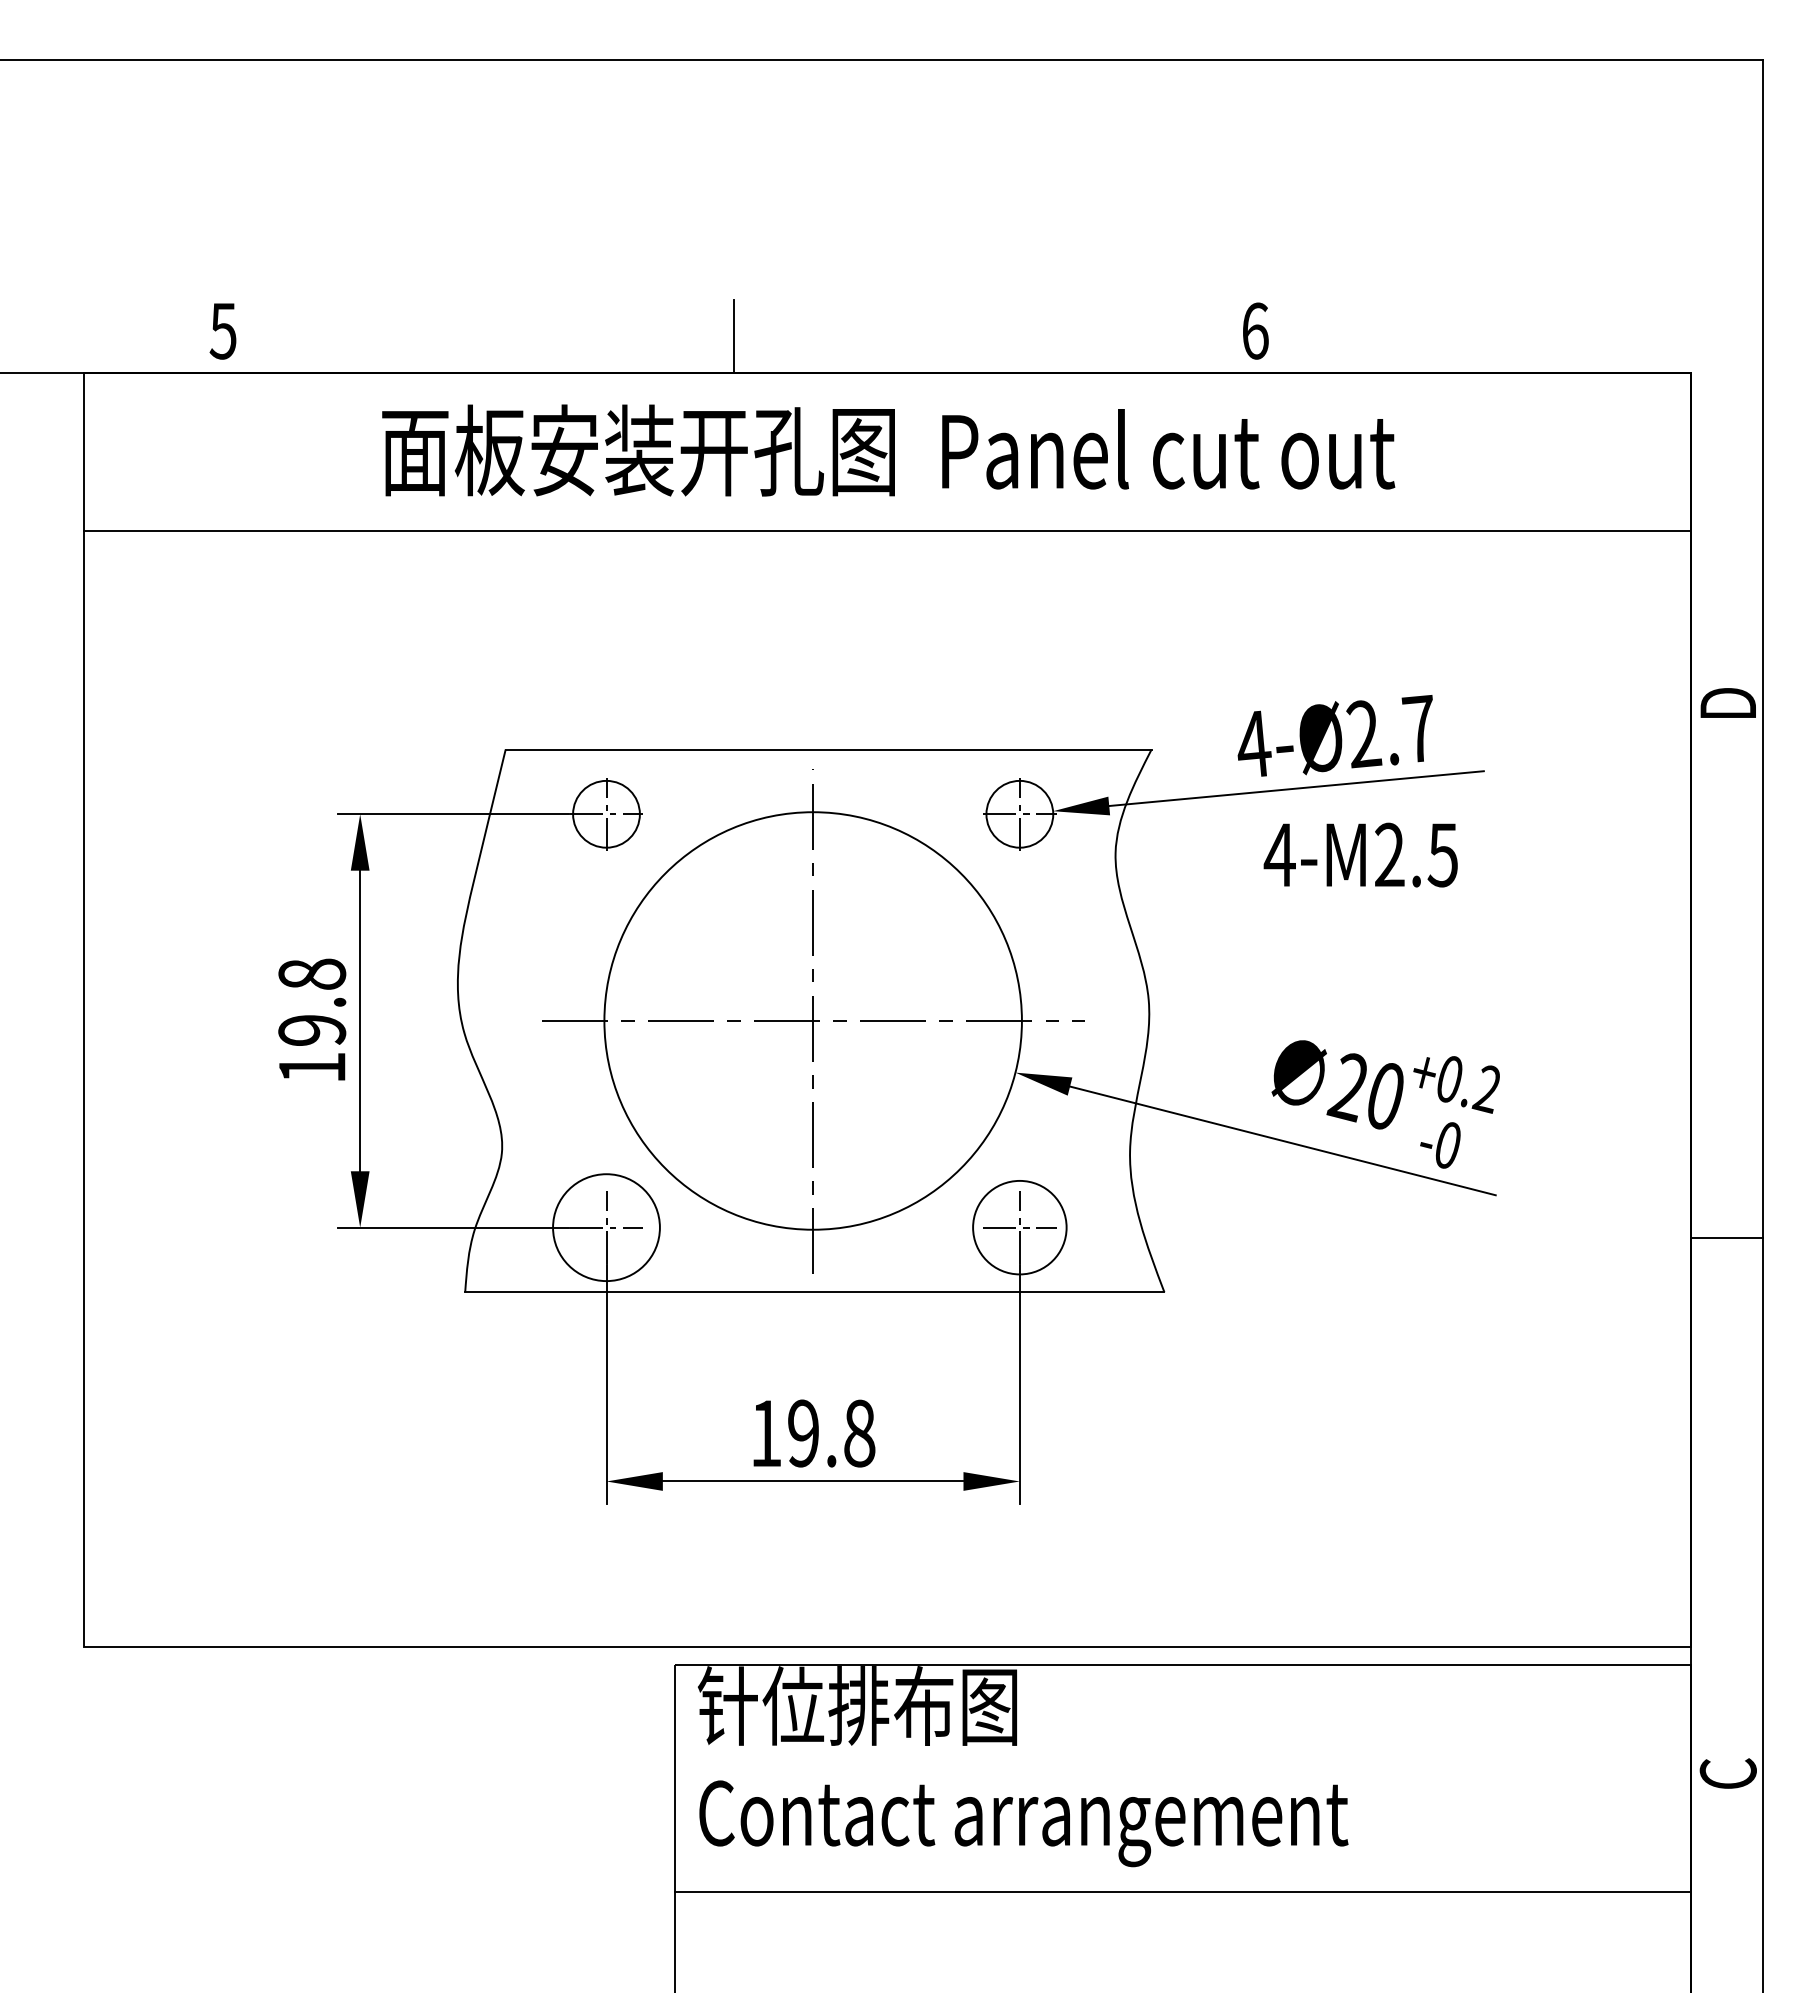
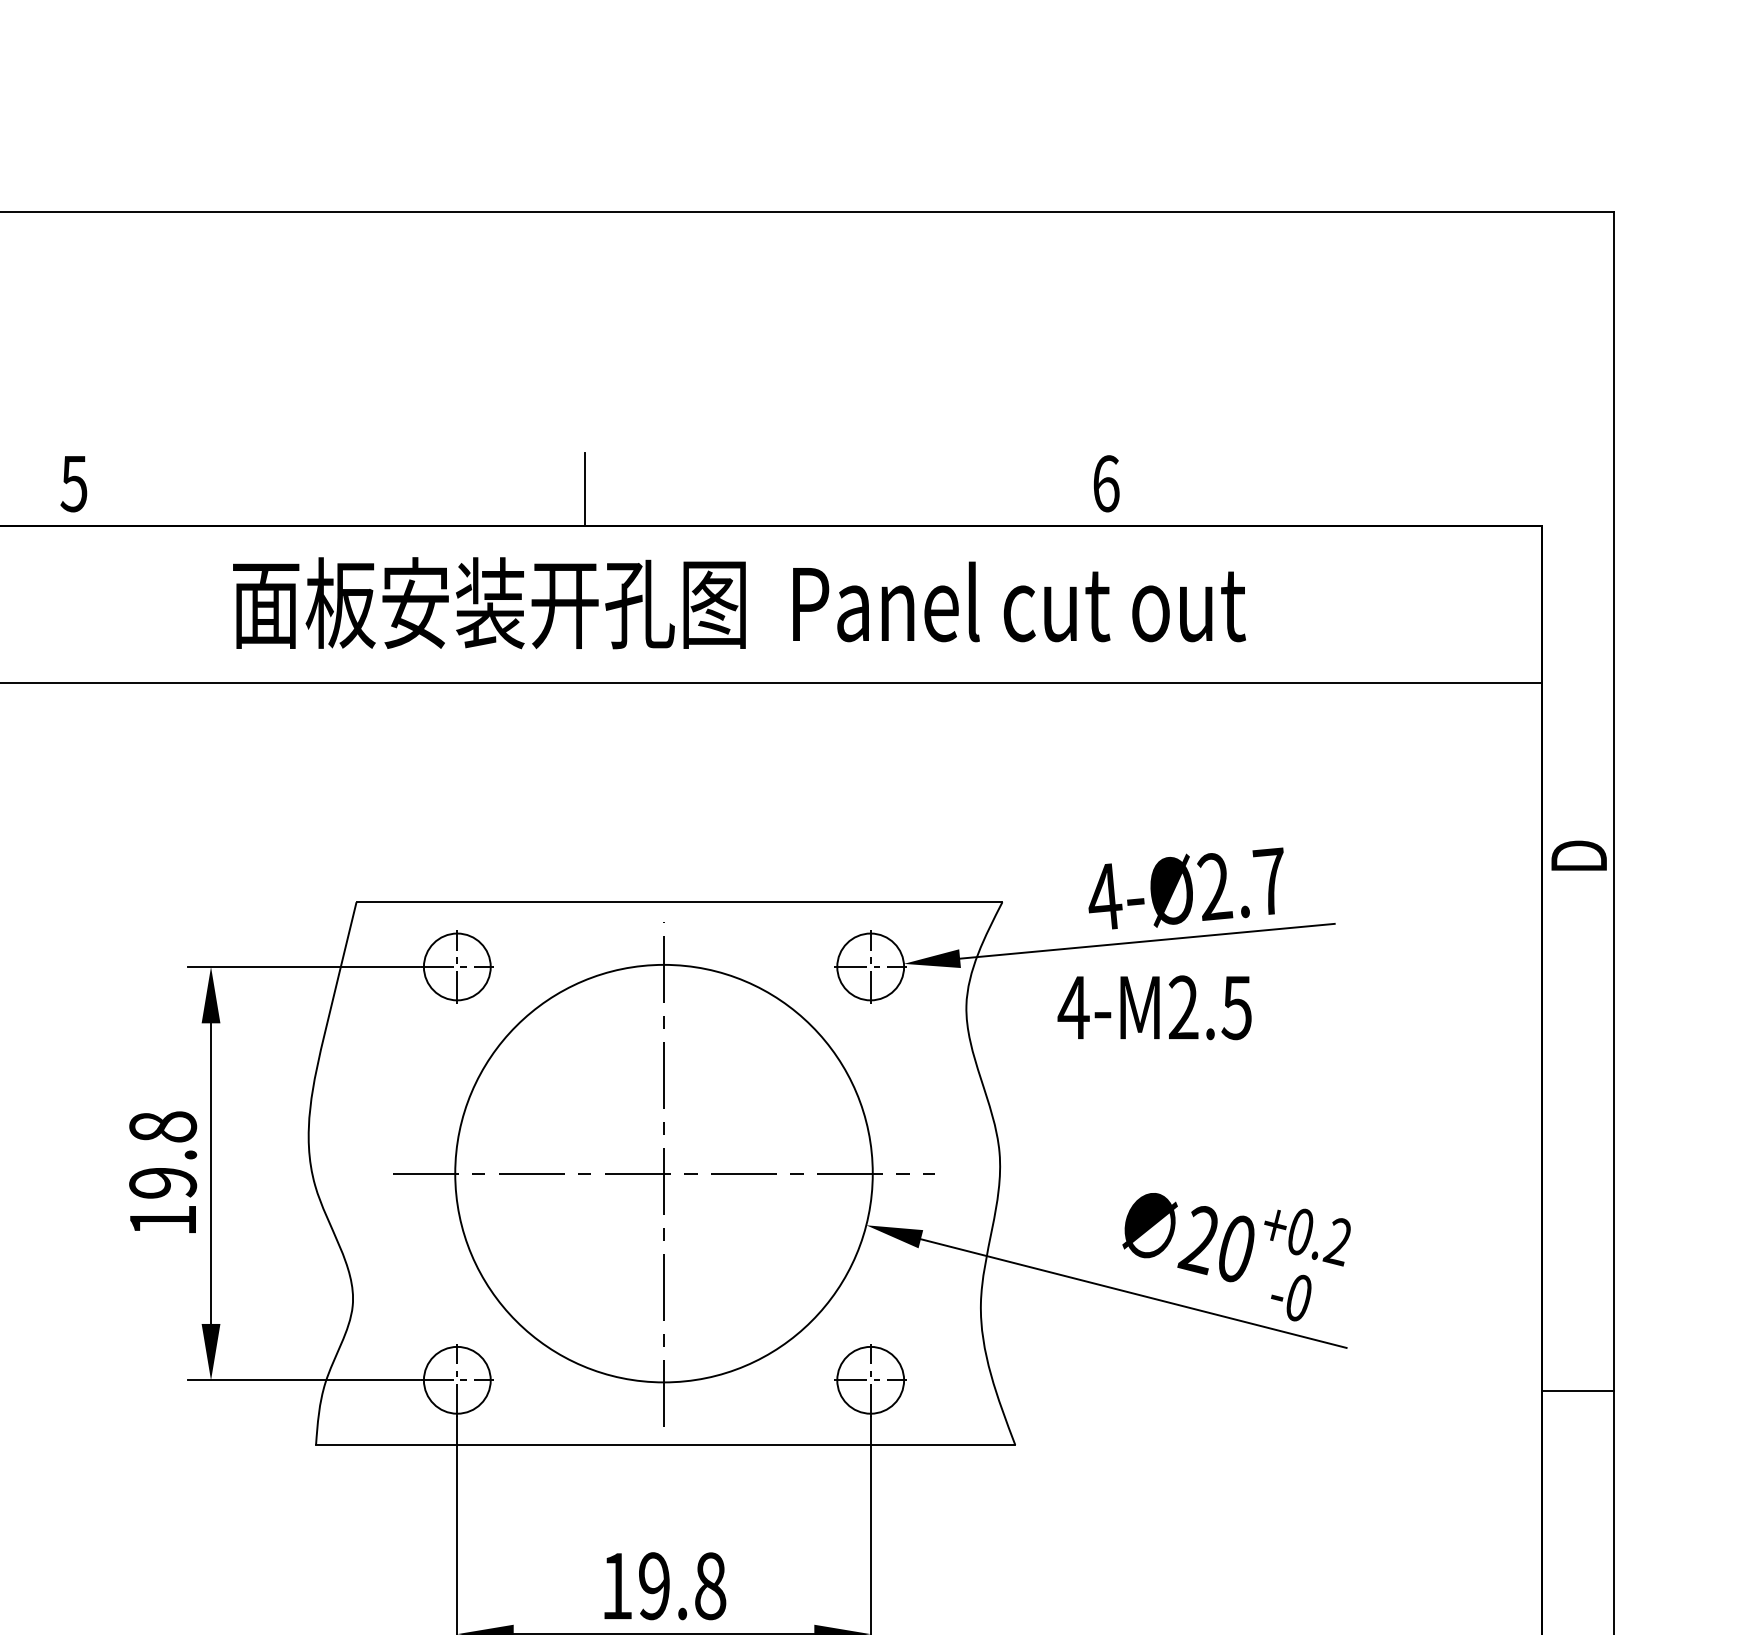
text: (1360, 854) -> (1154, 1007), moved
circle: (606, 1227) -> (457, 1380), size x0.62
circle: (1019, 1227) -> (870, 1380), size x0.71

